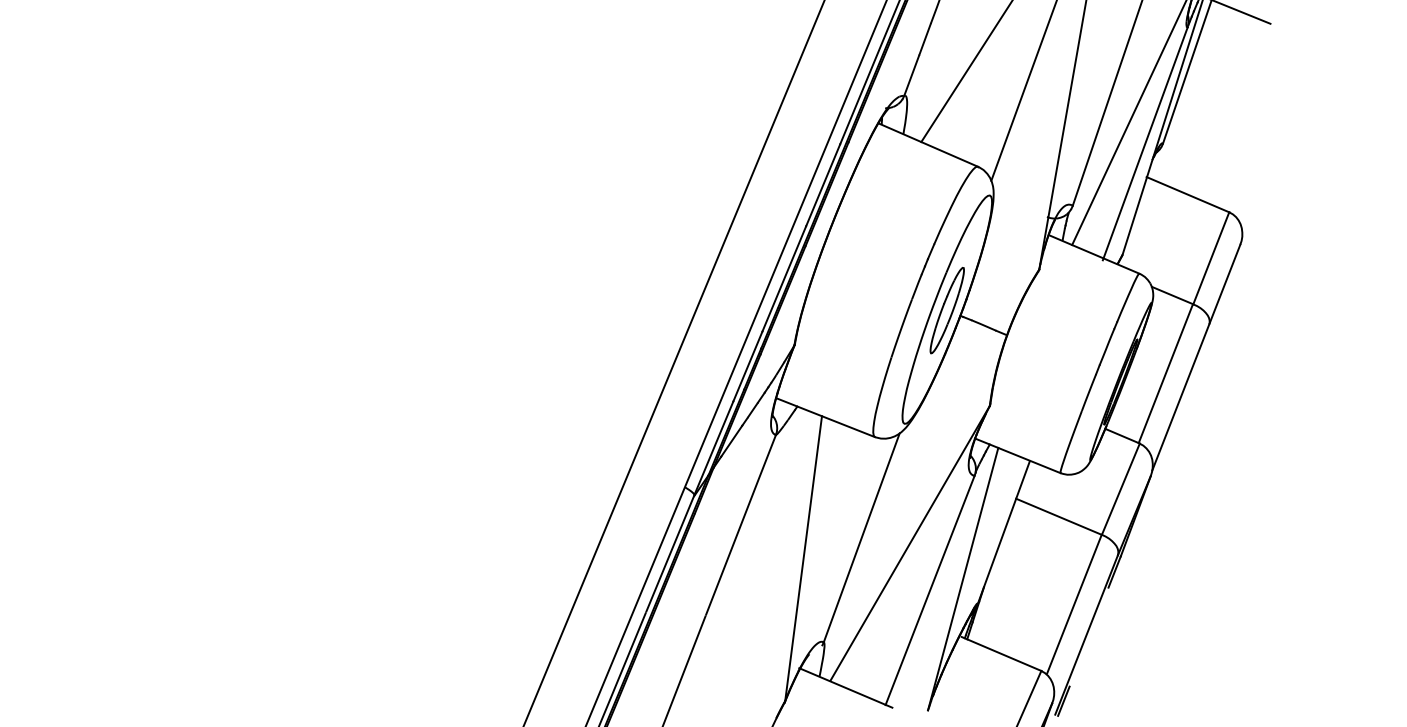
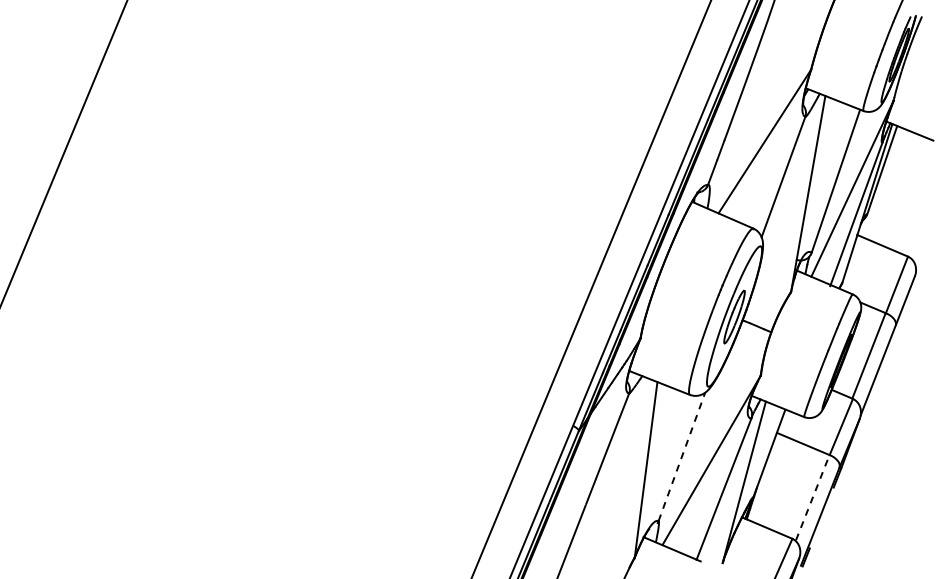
line: (862, 537) -> (682, 456), solid -> dashed
line: (1074, 603) -> (812, 497), solid -> dashed

